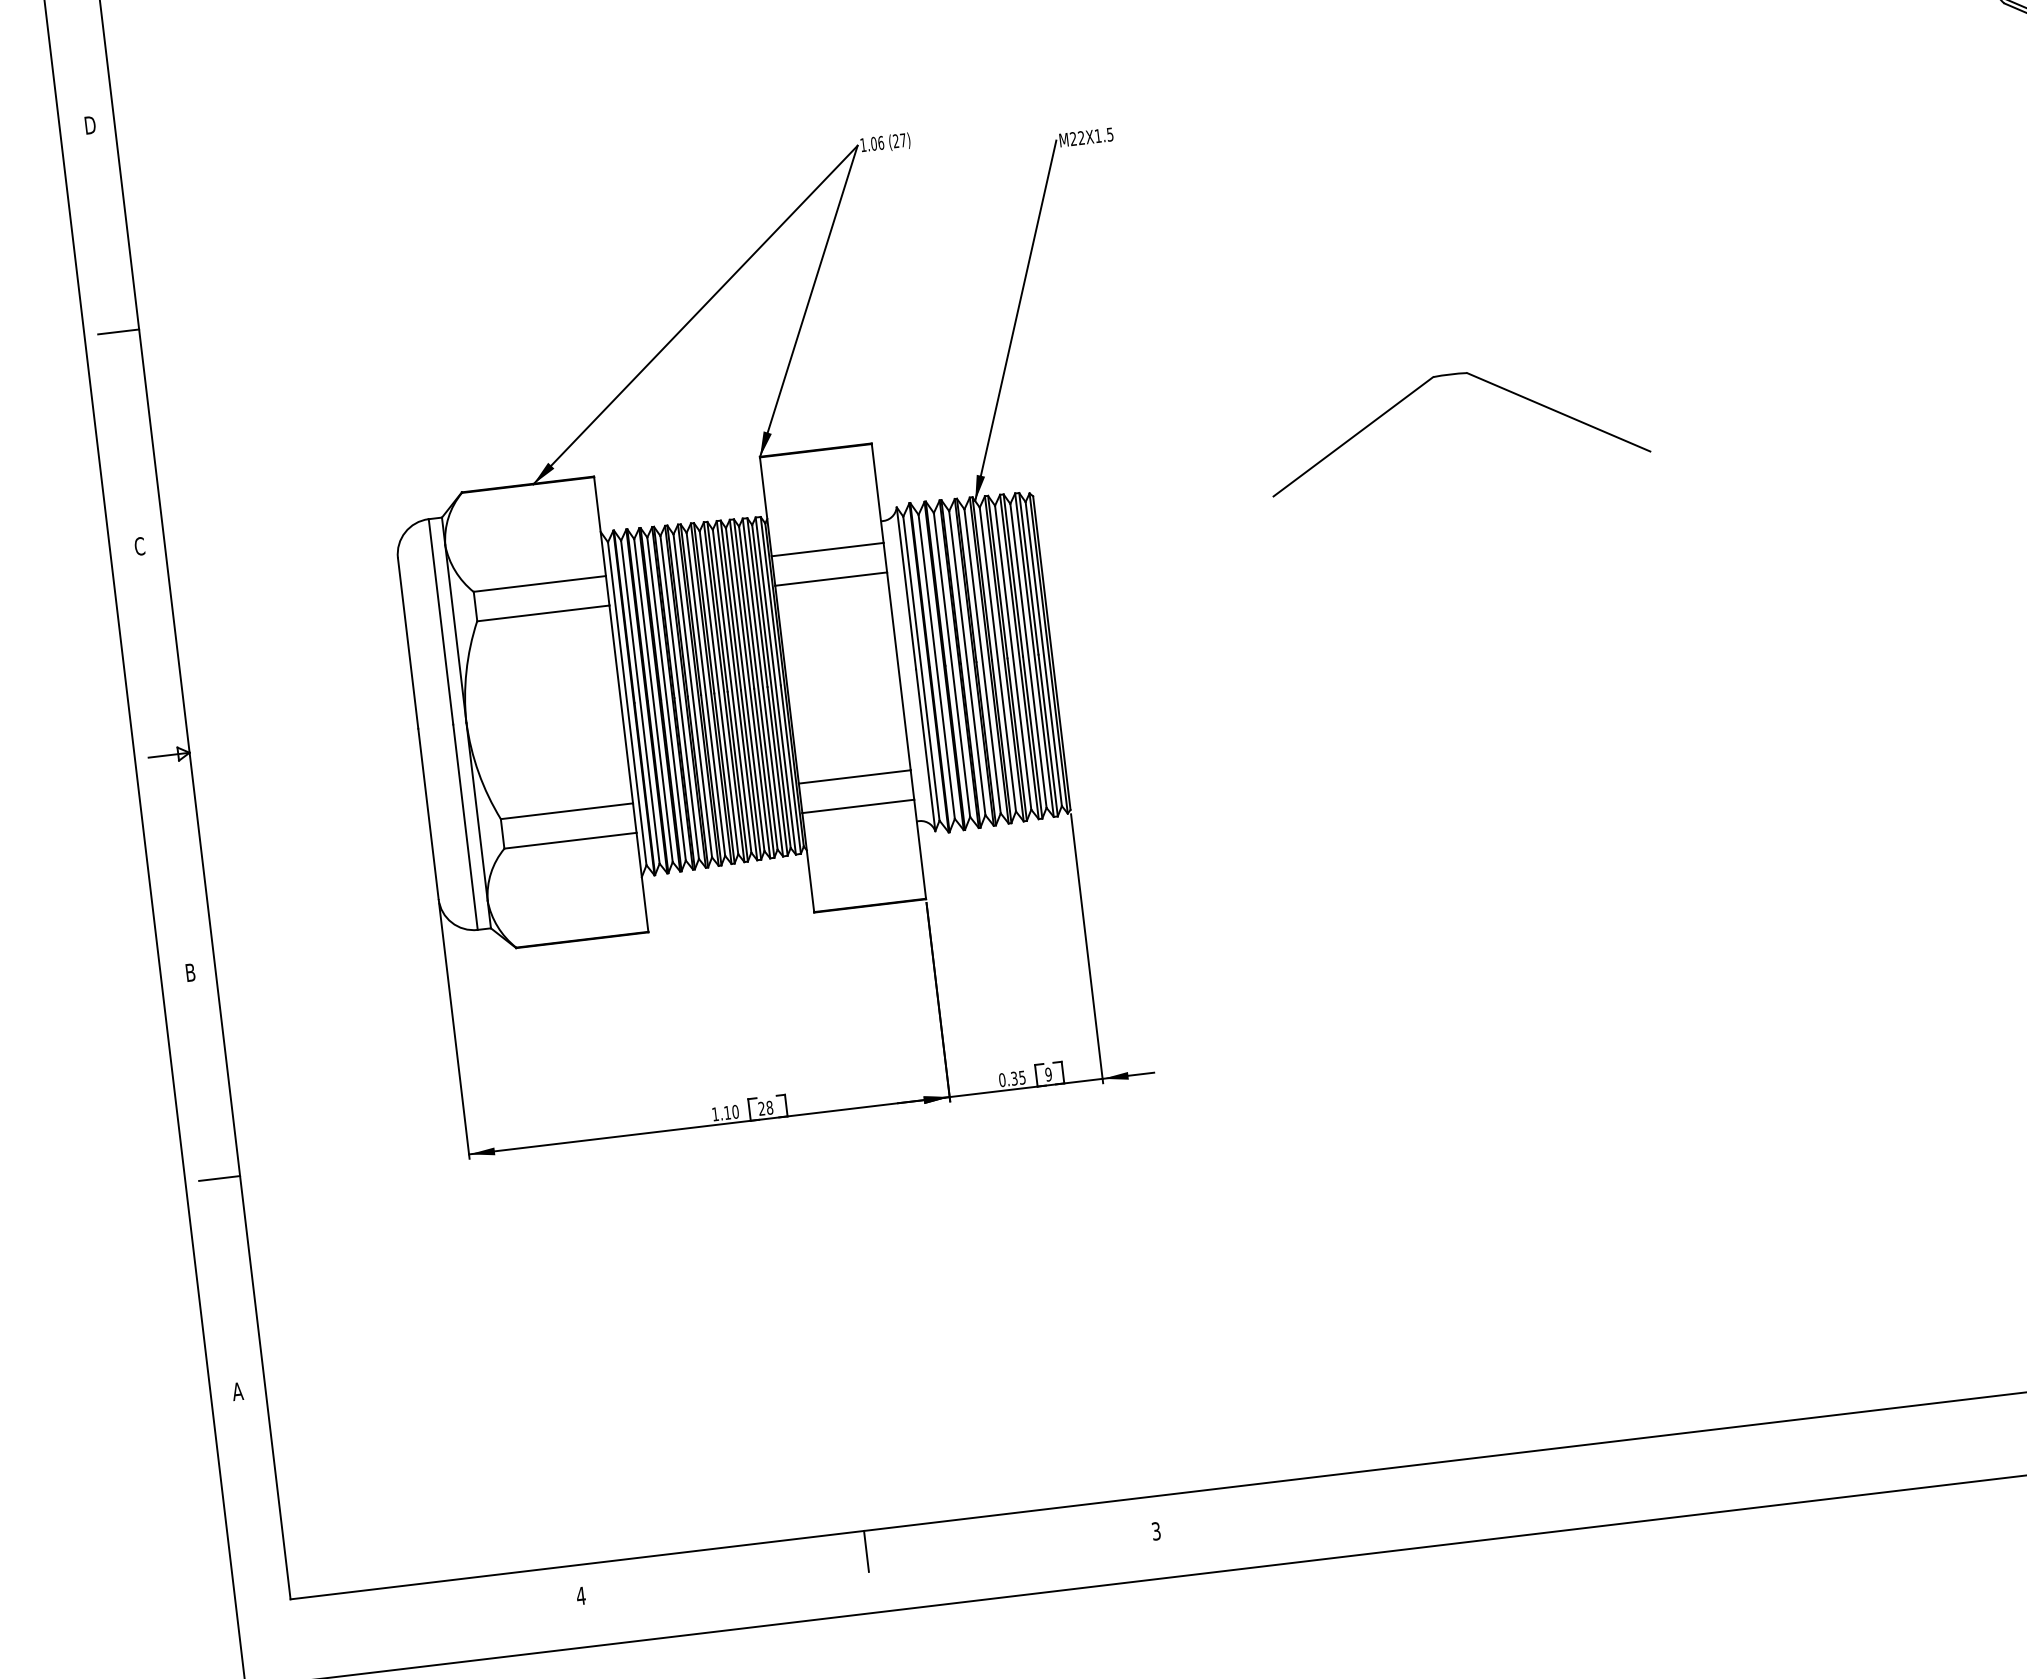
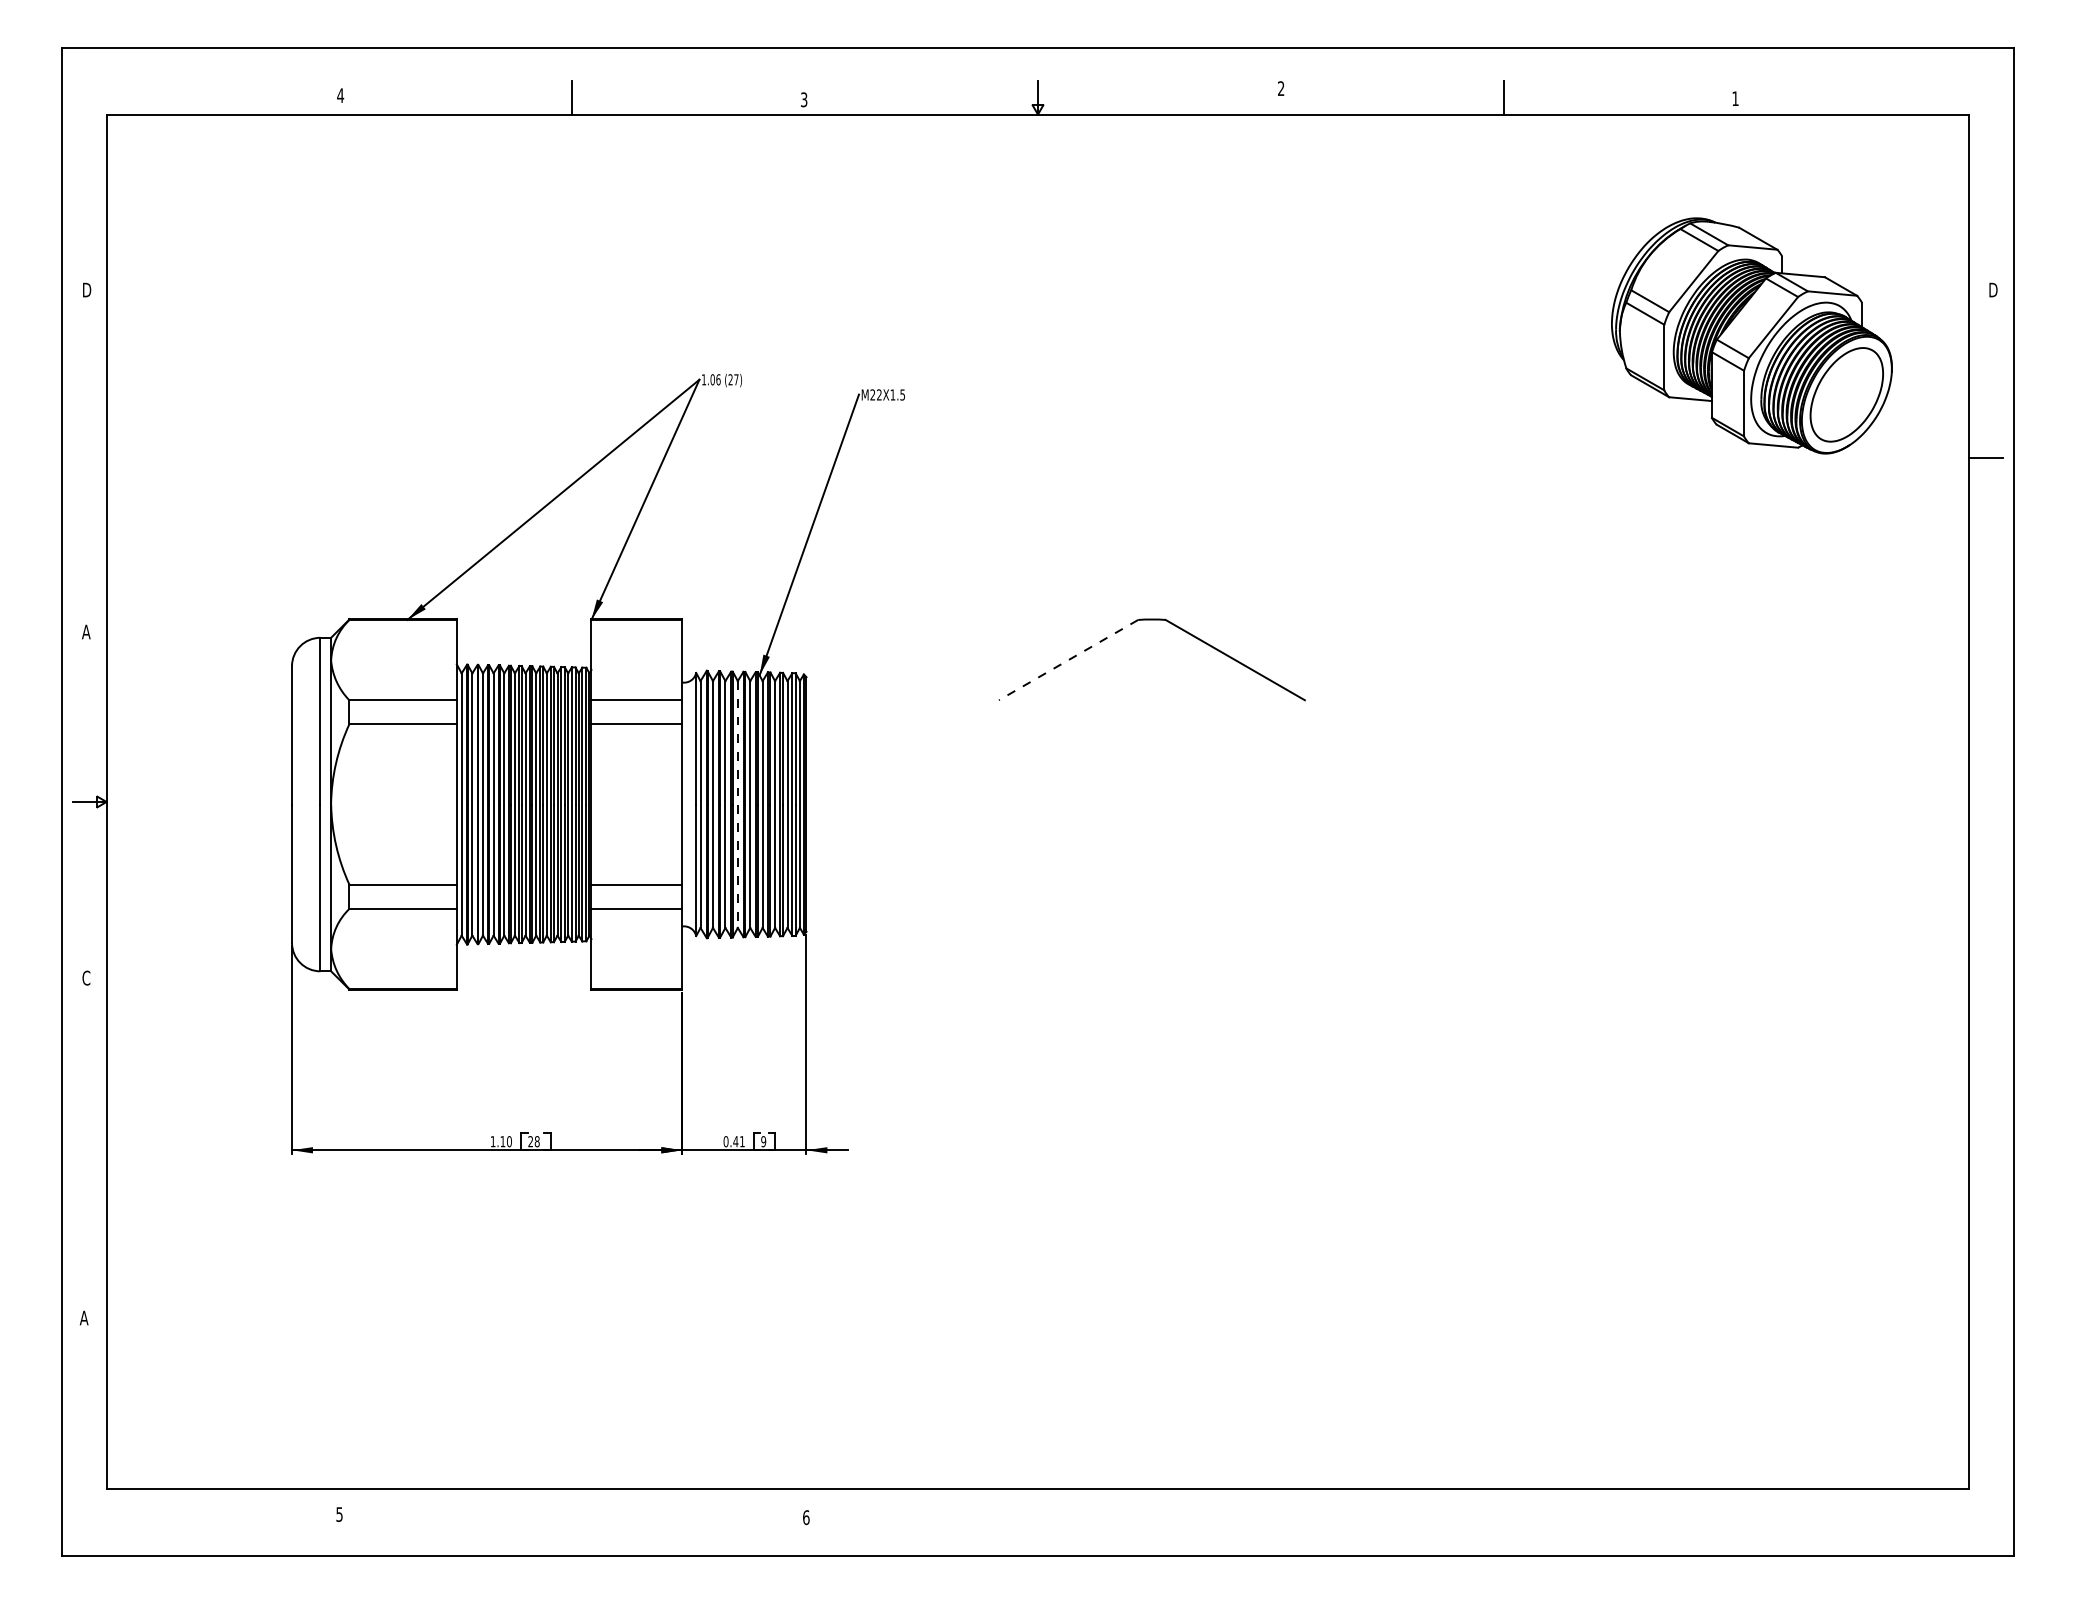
line: (118, 332) -> (89, 458), removed
line: (1353, 437) -> (1068, 660), solid -> dashed
text: (139, 545) -> (86, 631), C -> A
line: (967, 664) -> (737, 805), solid -> dashed
text: (190, 971) -> (86, 977), B -> C
text: (1017, 1078) -> (738, 1141), 0.35 -> 0.41
line: (218, 1178) -> (89, 1145), removed
text: (1156, 1531) -> (806, 1517), 3 -> 6
line: (866, 1550) -> (572, 1505), removed
text: (581, 1596) -> (339, 1514), 4 -> 5

